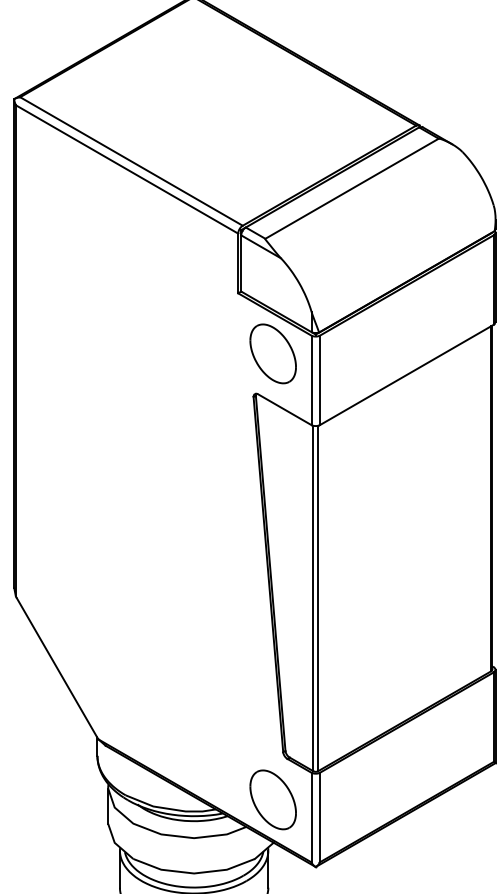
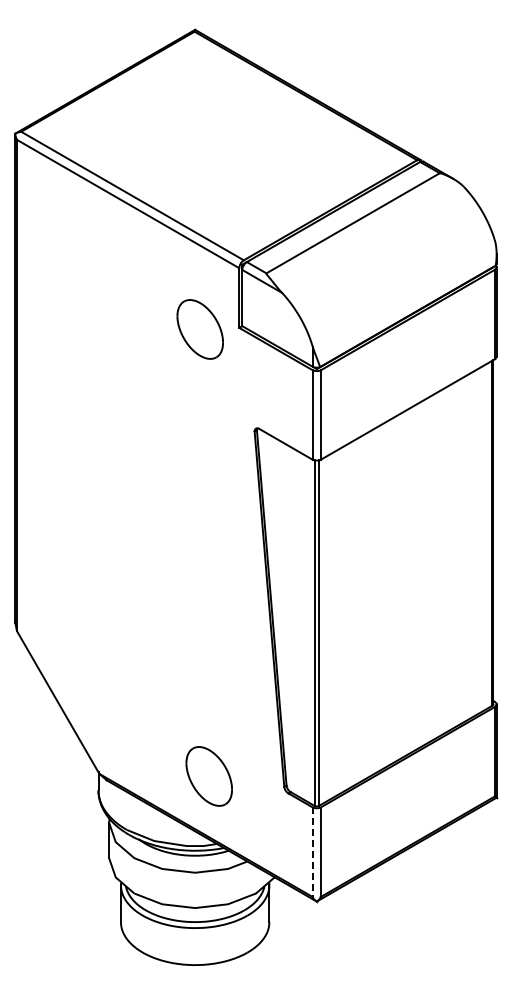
part: (272, 353) -> (199, 329), moved
part: (272, 799) -> (208, 776), moved
line: (311, 817) -> (312, 852), solid -> dashed

